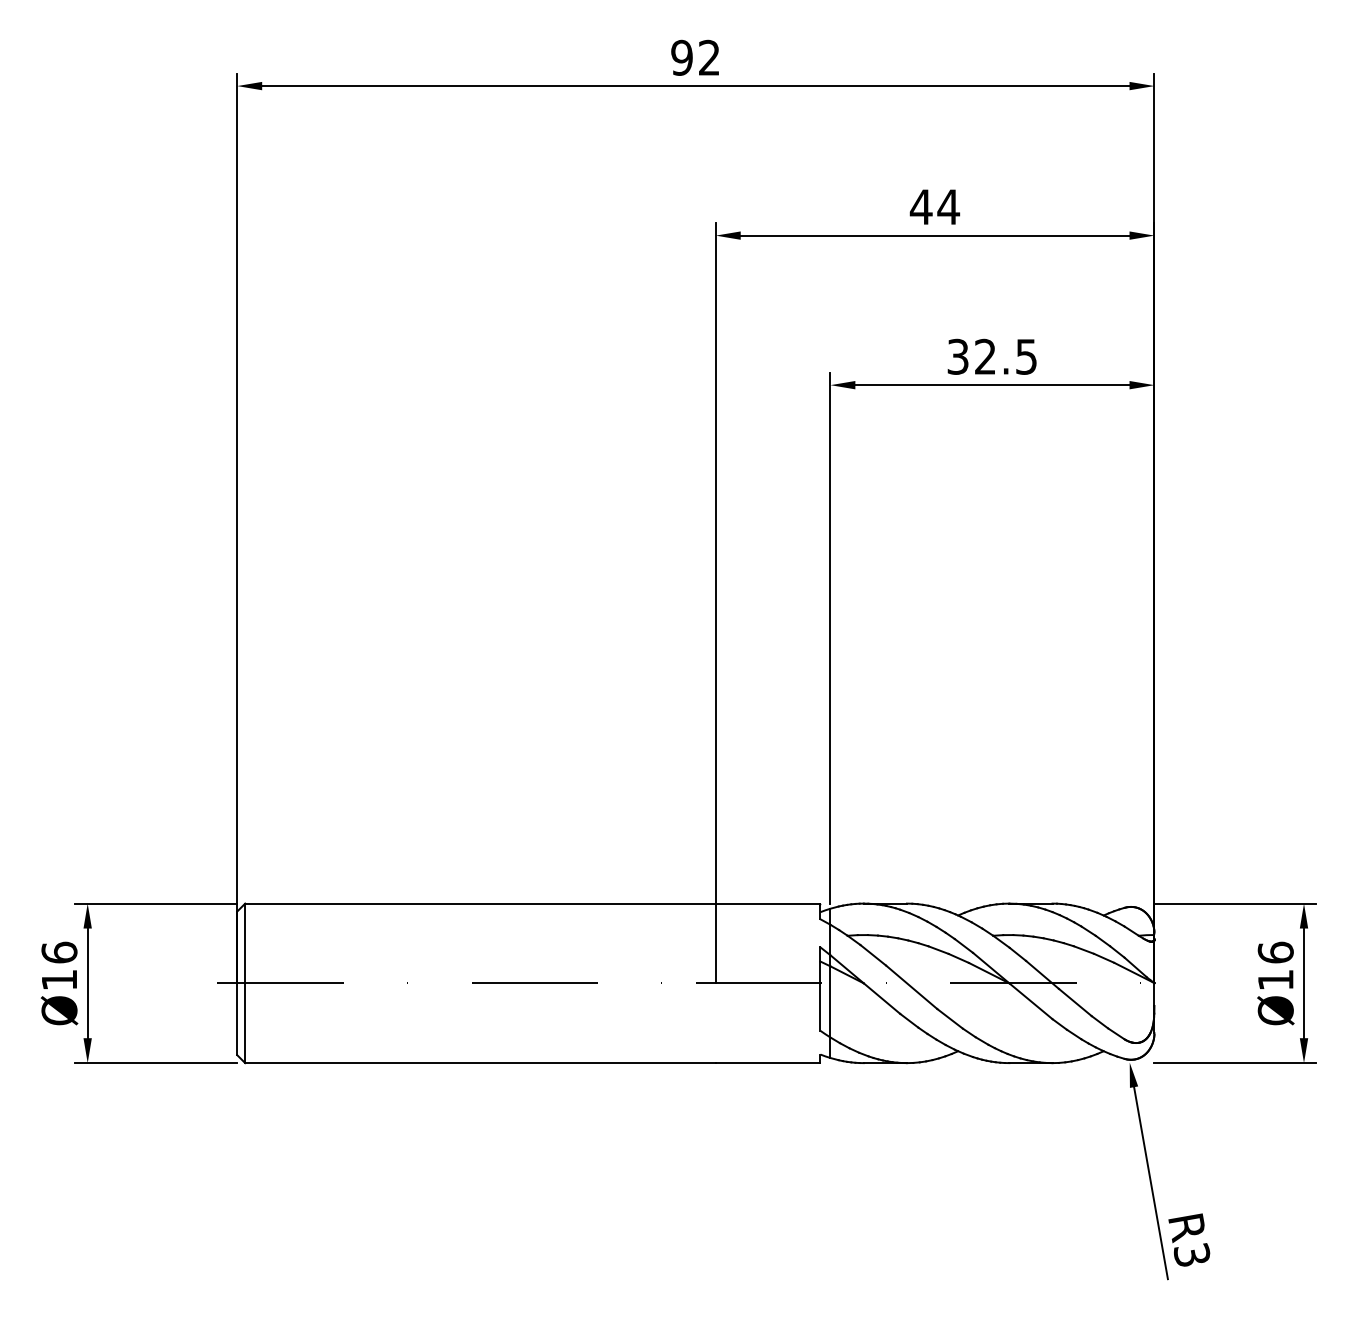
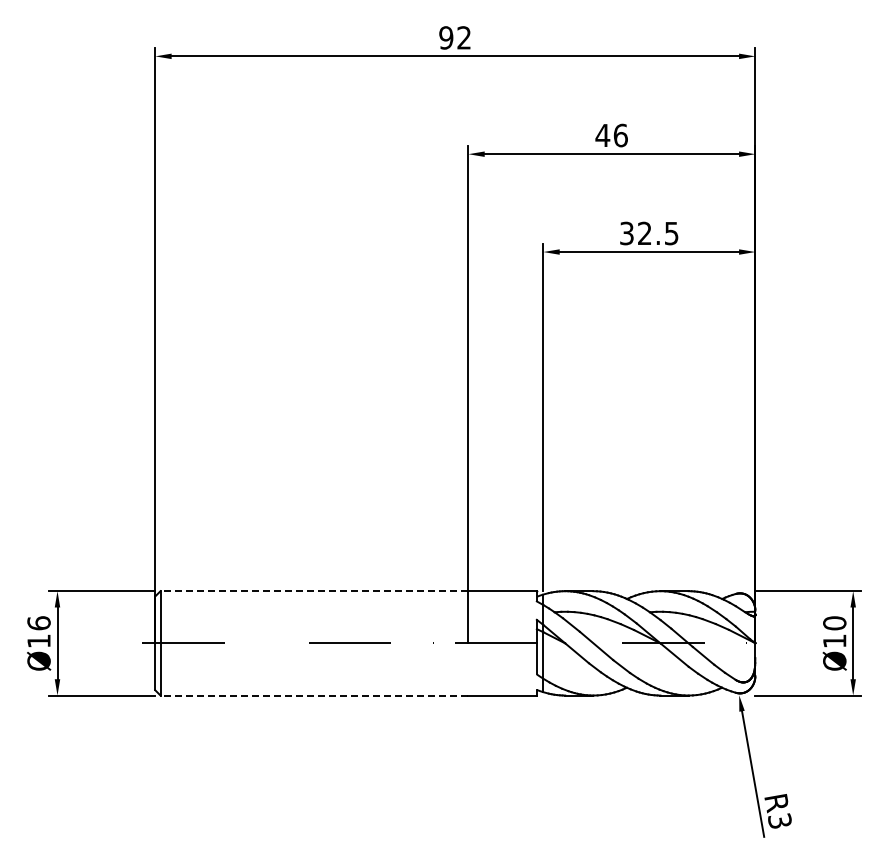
text: (948, 207) -> (620, 135), 44 -> 46
line: (480, 904) -> (314, 591), solid -> dashed
text: (1275, 952) -> (834, 623), Ø16 -> Ø10
line: (480, 1063) -> (314, 695), solid -> dashed

